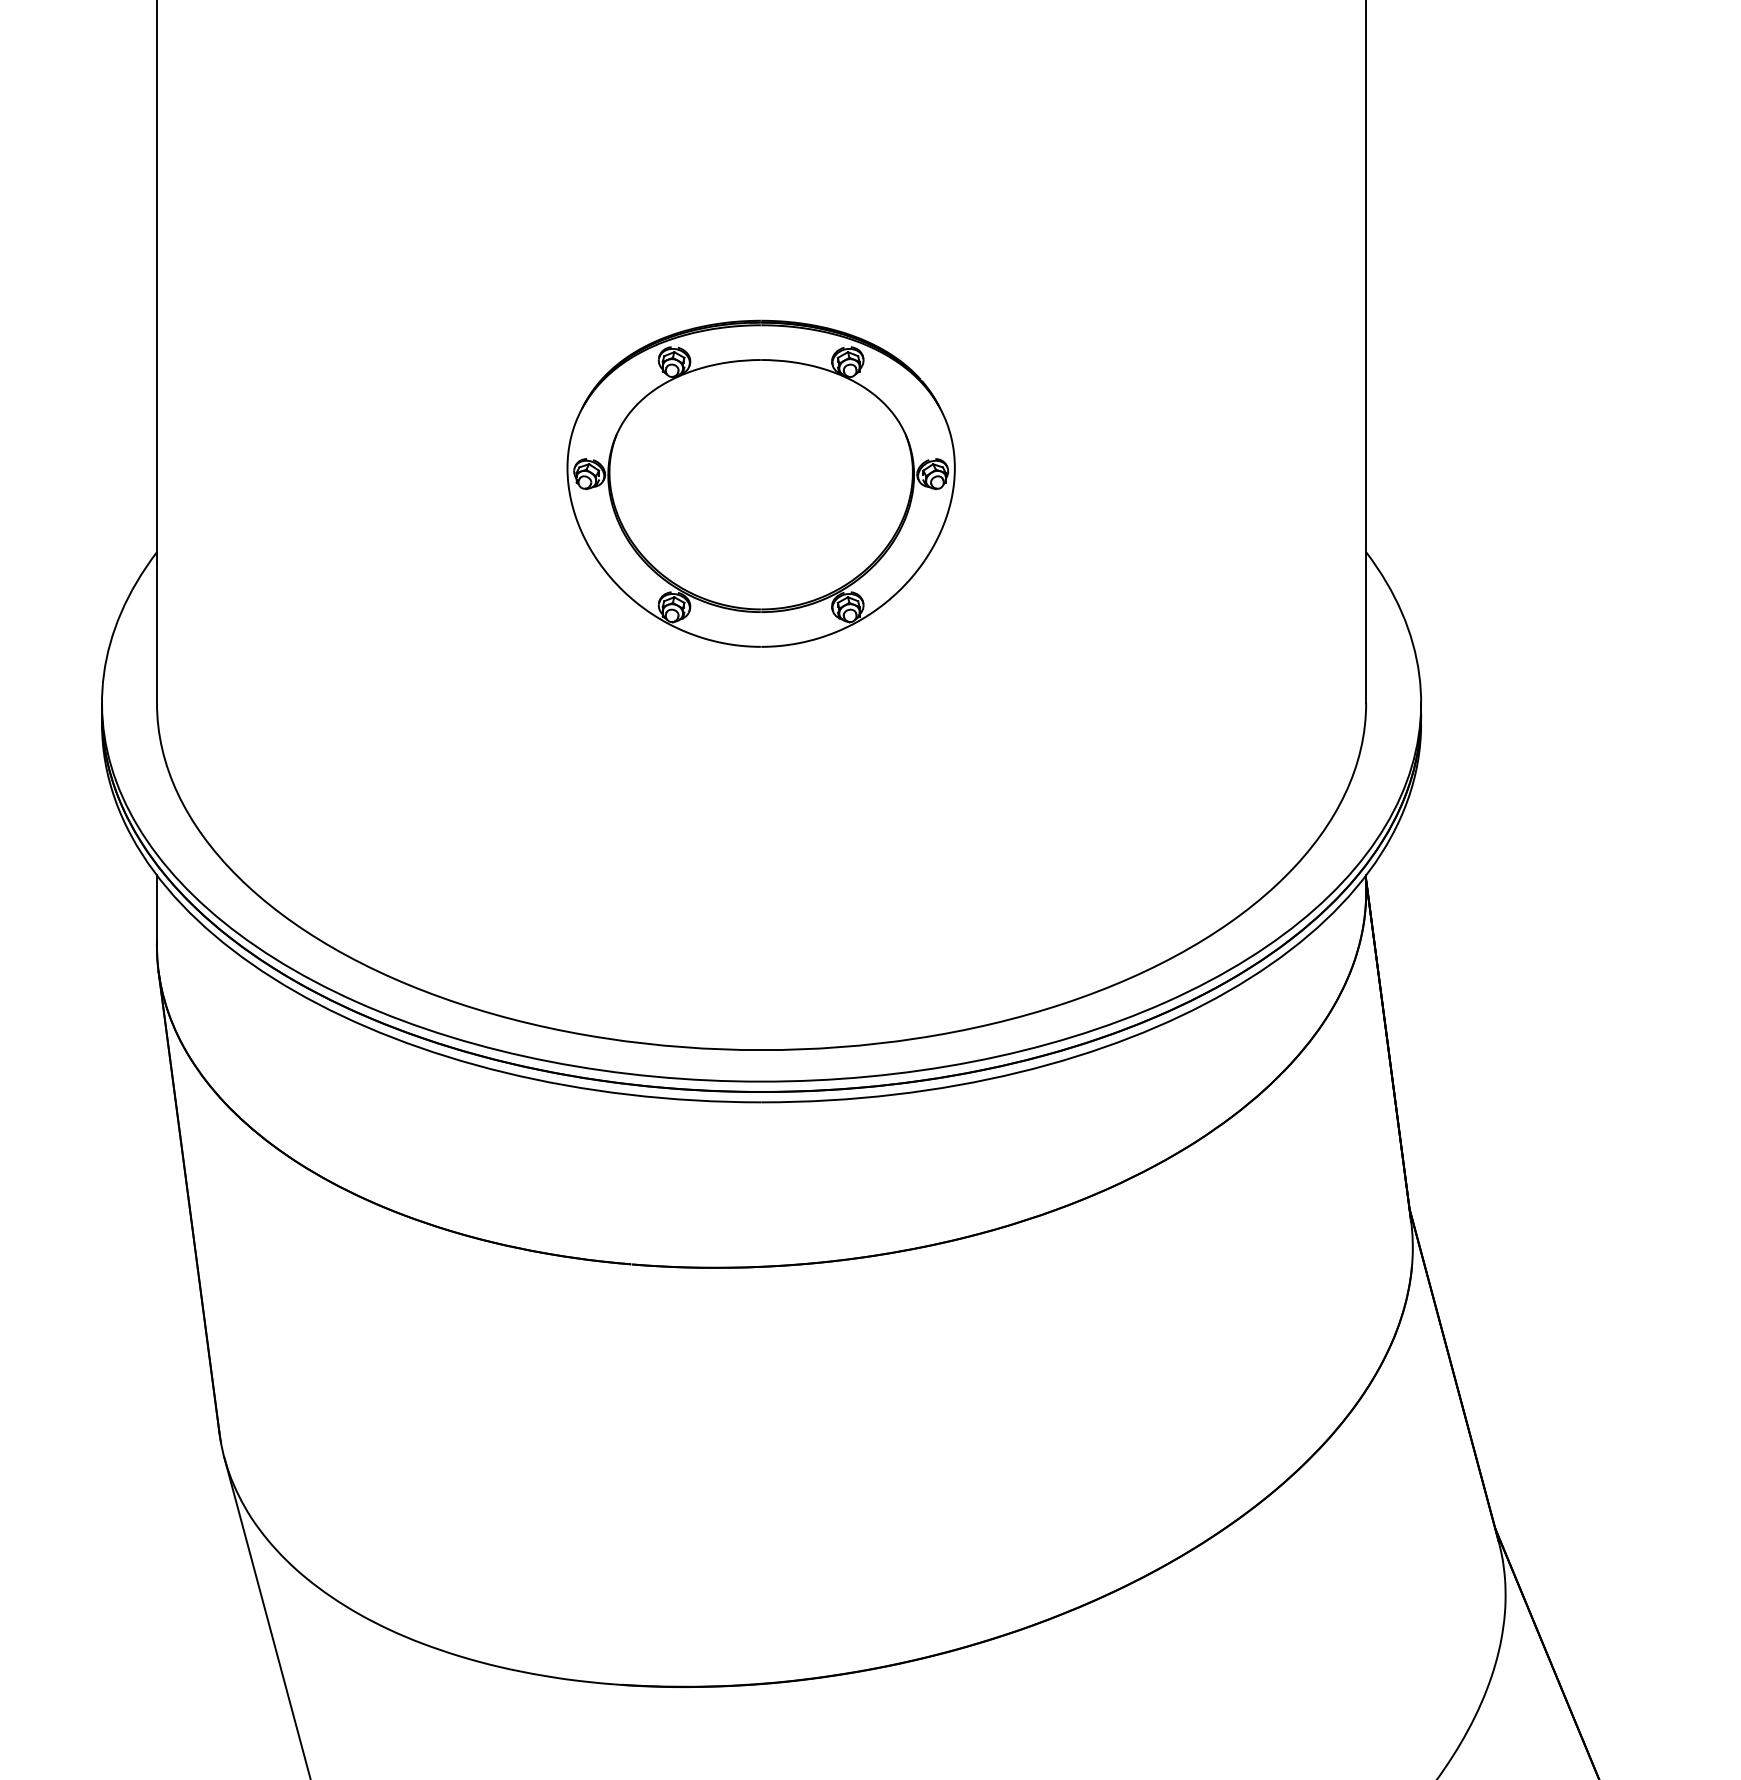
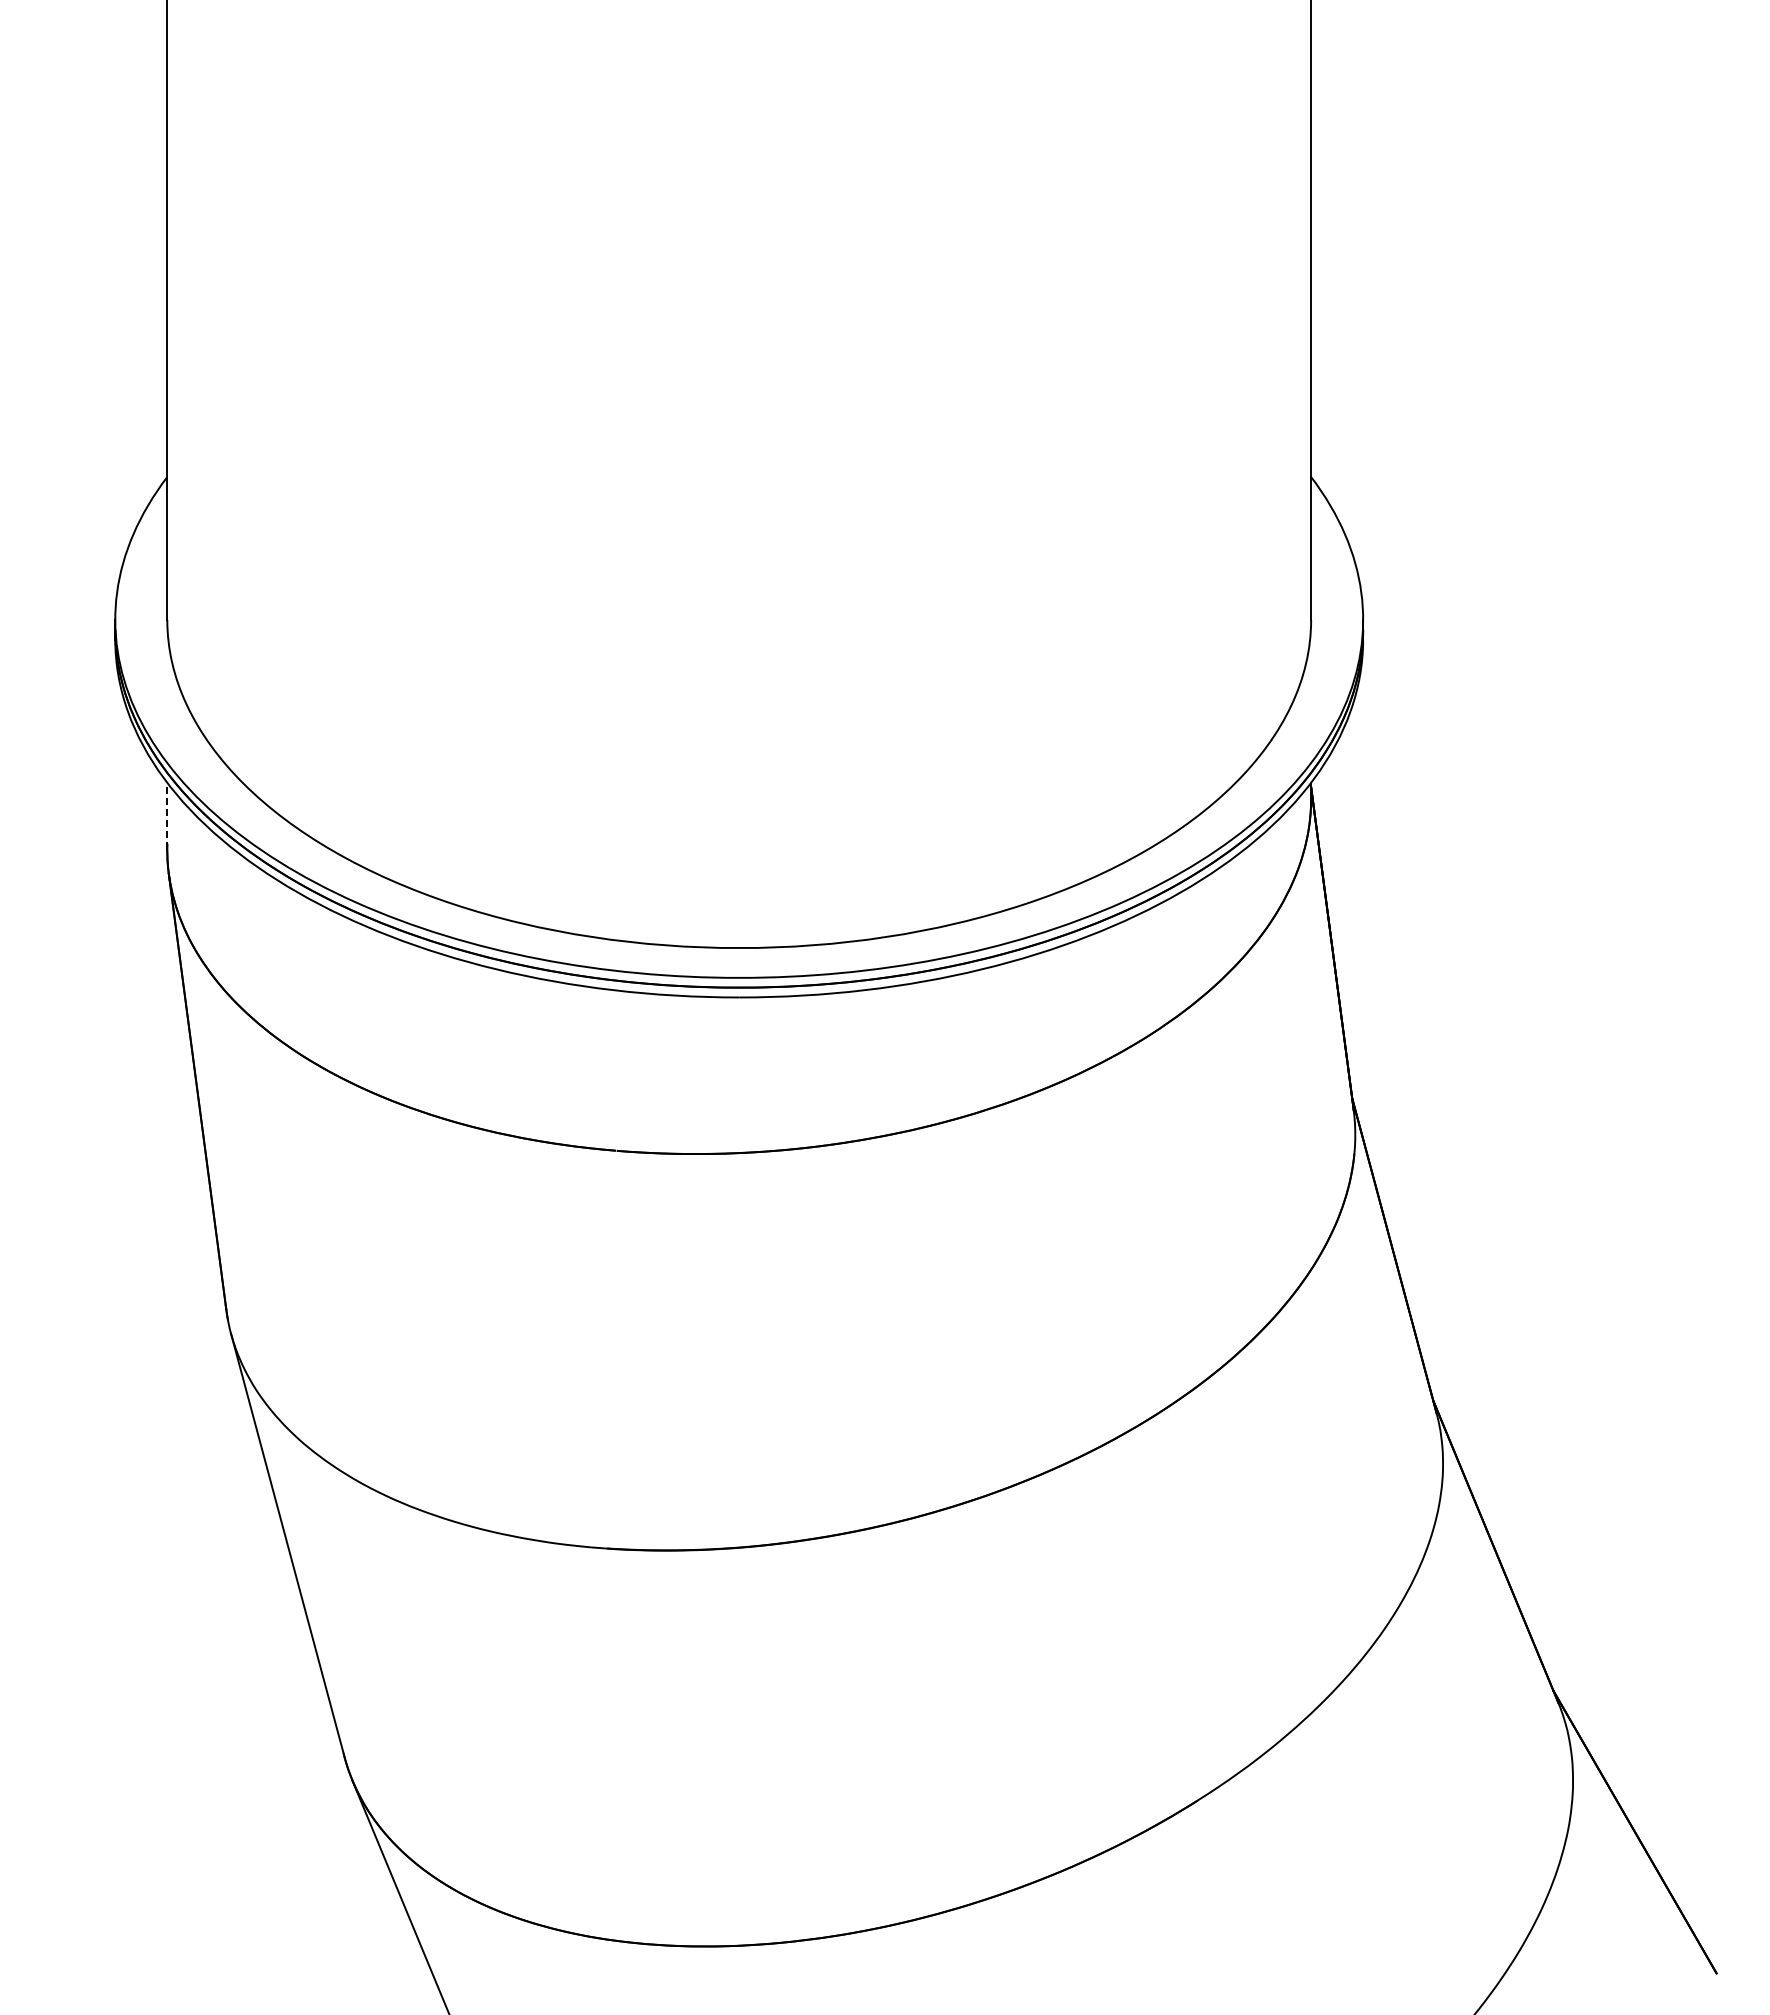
part: (760, 483) -> (738, 412), removed
line: (157, 909) -> (167, 815), solid -> dashed

